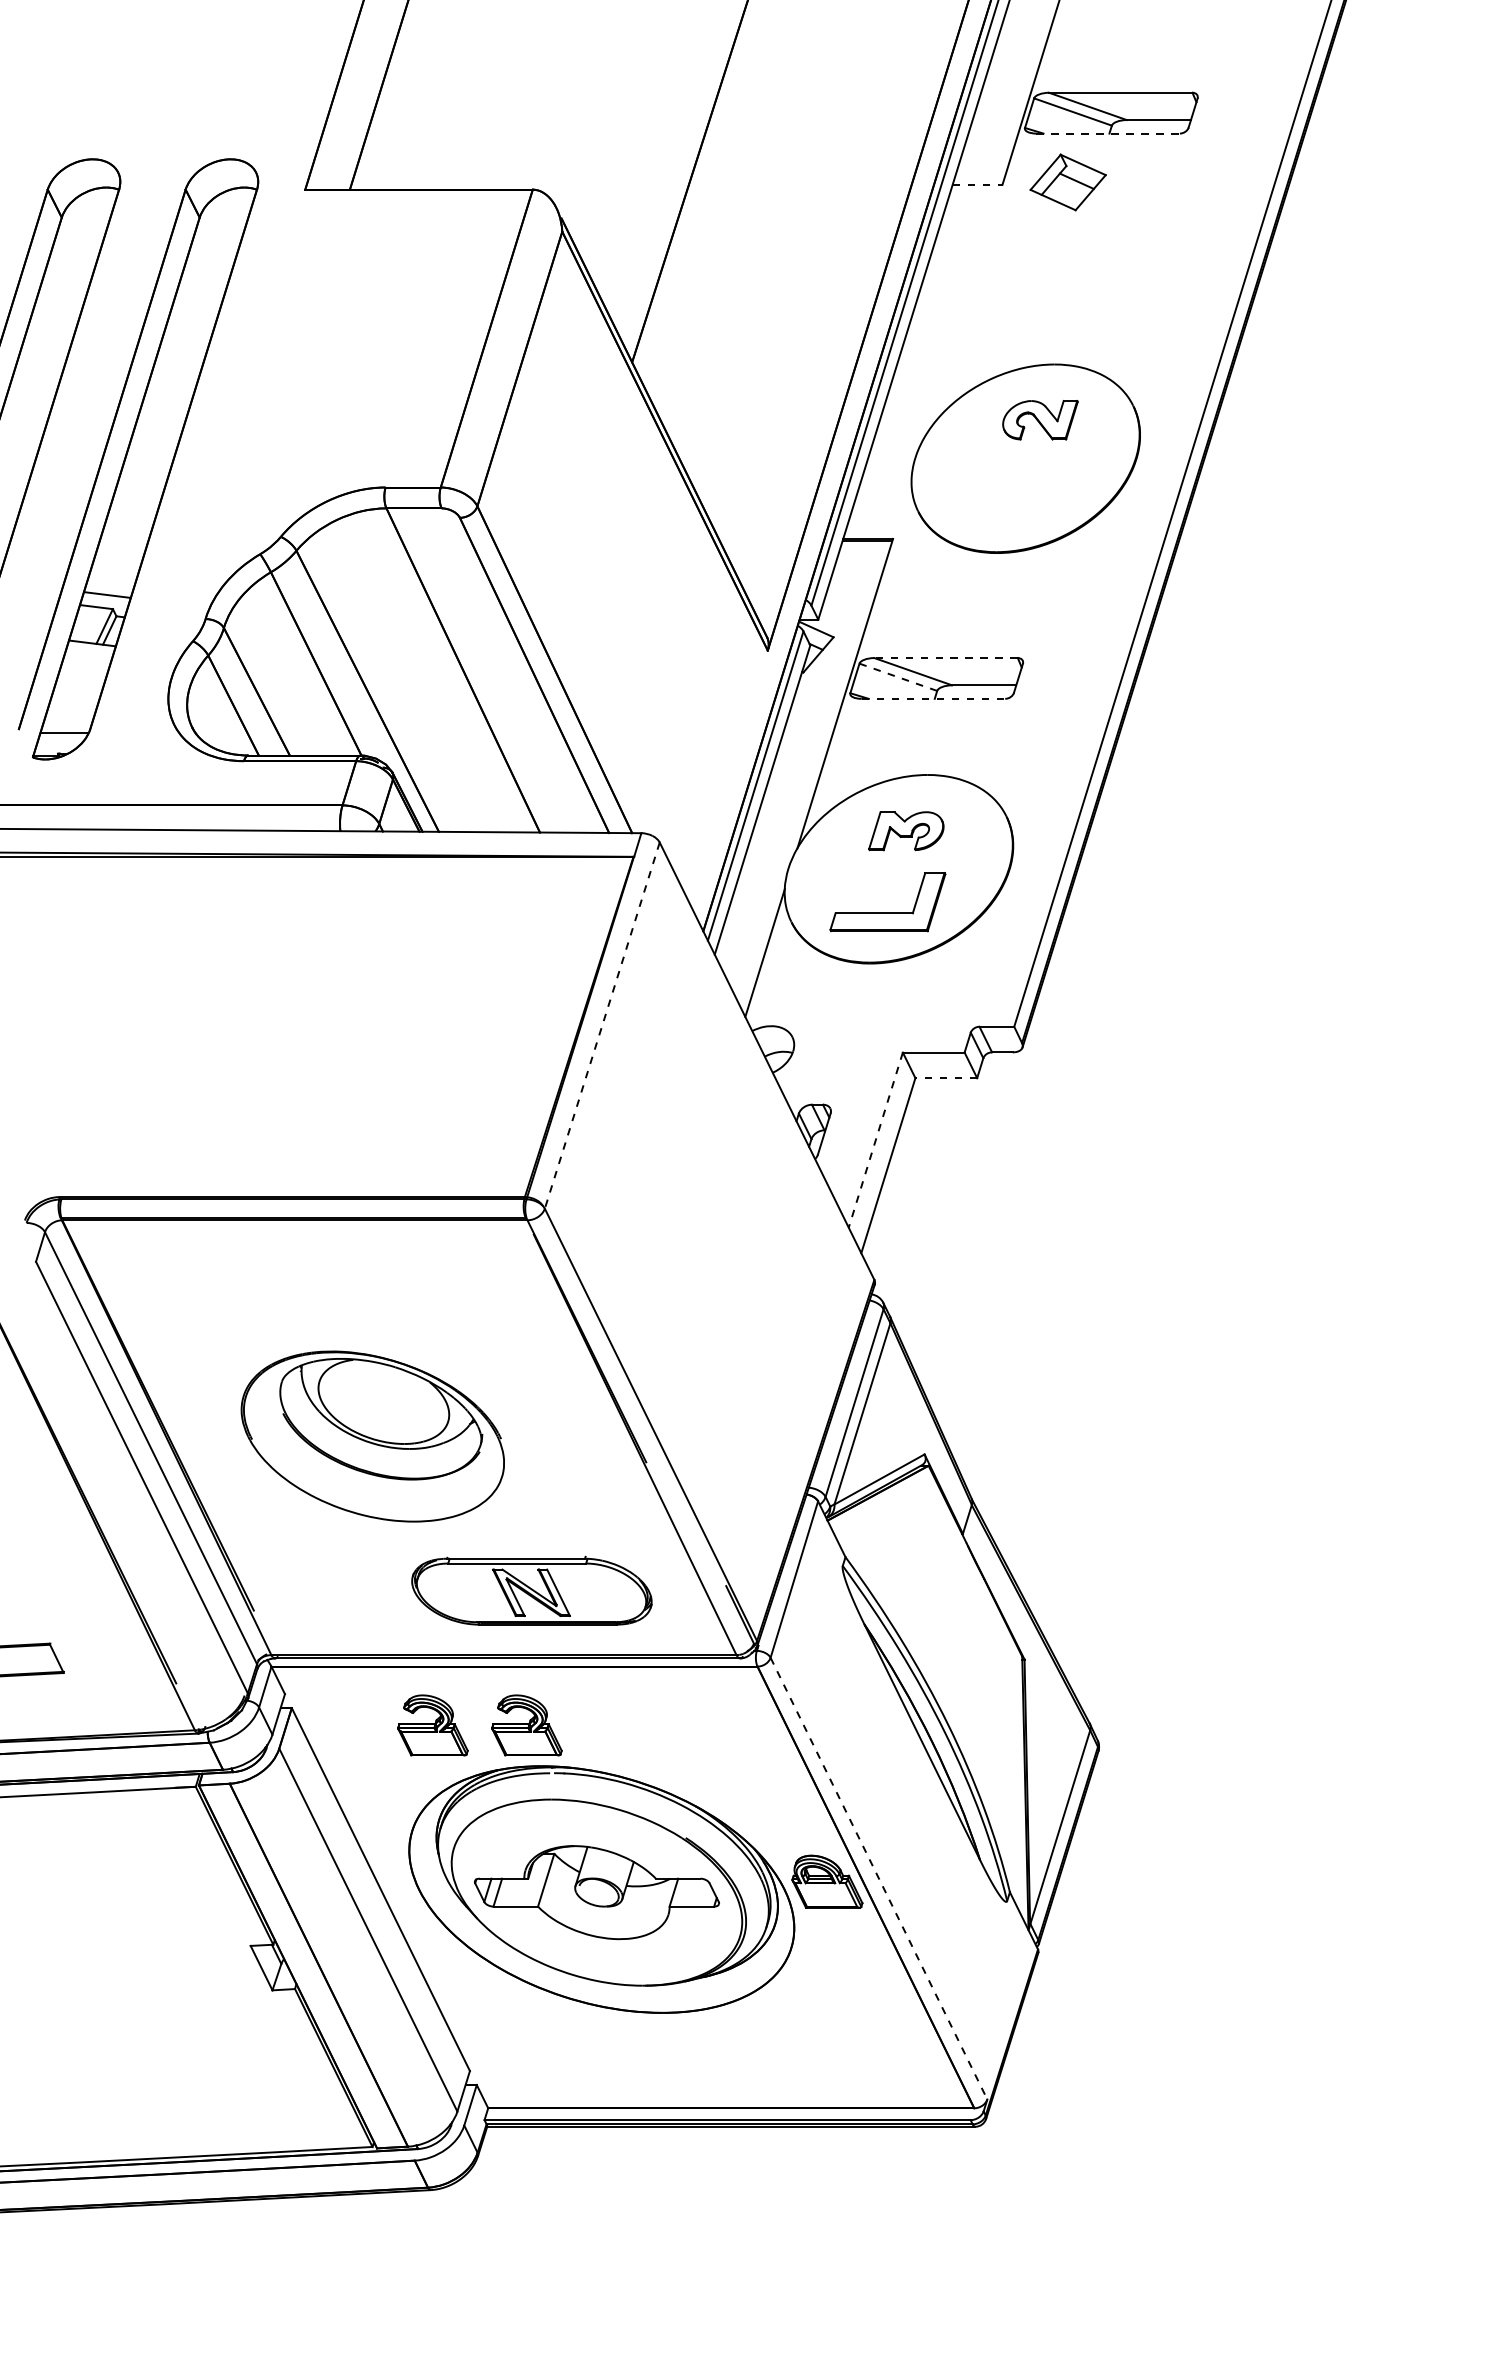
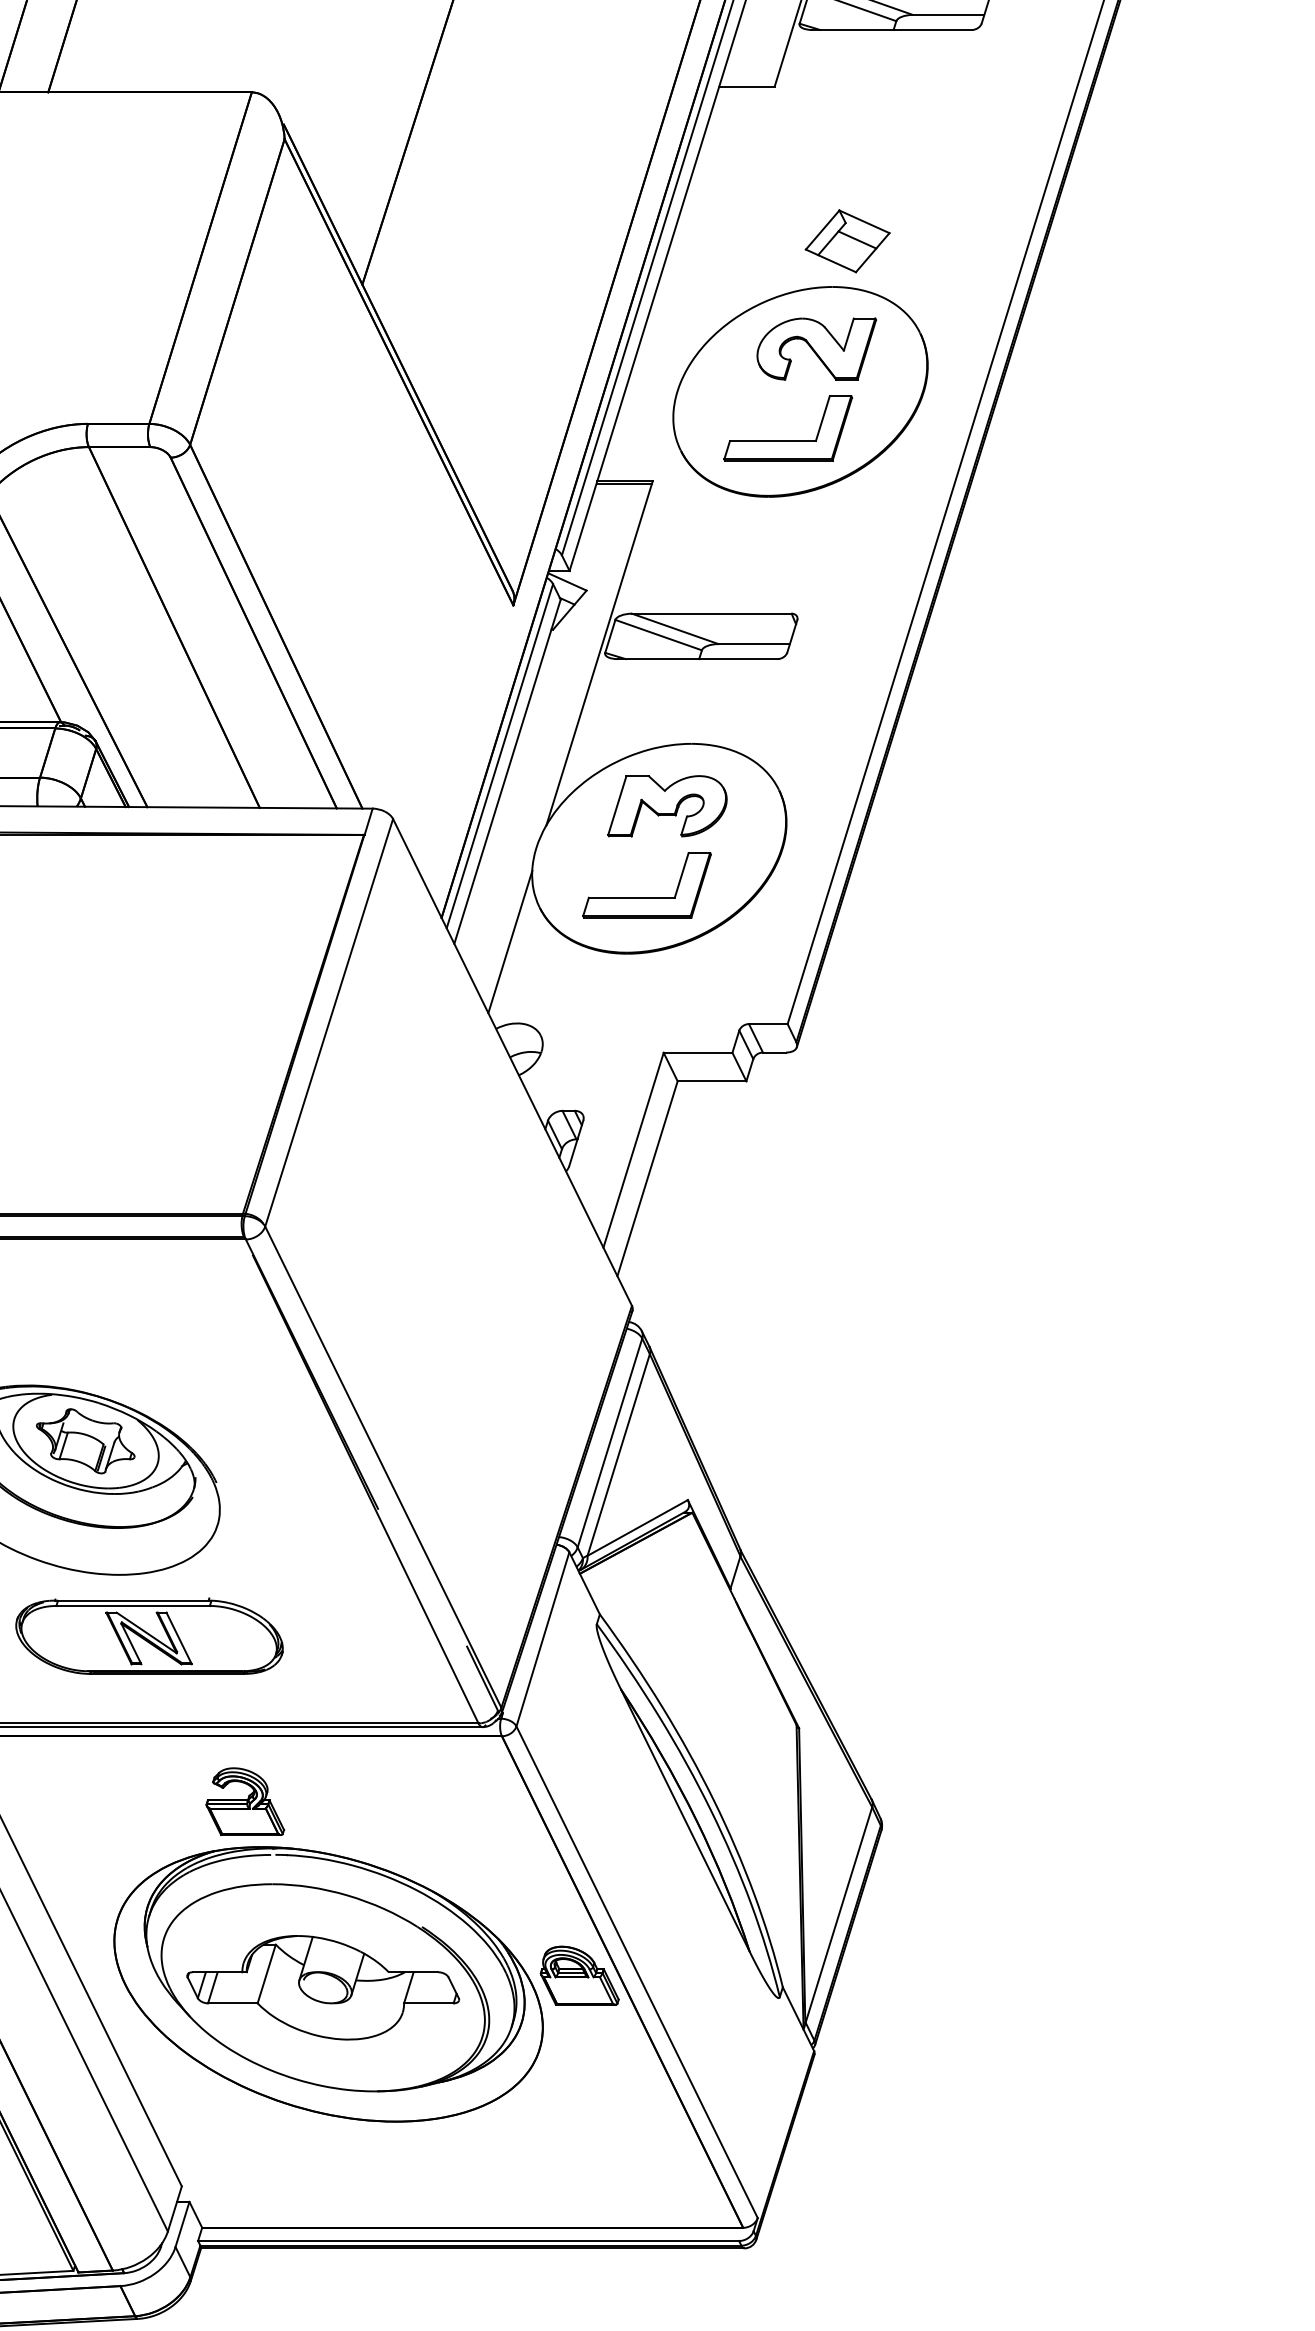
line: (1108, 133) -> (892, 29), dashed -> solid
part: (1067, 182) -> (846, 241), moved
line: (977, 184) -> (746, 86), dashed -> solid
part: (1040, 419) -> (816, 348), size x1.43
part: (1014, 502) -> (787, 440), added
line: (946, 658) -> (712, 614), dashed -> solid
line: (898, 677) -> (658, 635), dashed -> solid
line: (933, 698) -> (697, 658), dashed -> solid
part: (906, 831) -> (667, 806), size x1.43
line: (602, 1025) -> (329, 1022), dashed -> solid
line: (946, 1078) -> (712, 1081), dashed -> solid
line: (875, 1140) -> (633, 1150), dashed -> solid
part: (383, 1401) -> (85, 1441), added
part: (531, 1590) -> (149, 1635), moved
part: (432, 1725) -> (140, 1801), removed
line: (879, 1879) -> (637, 1973), dashed -> solid

